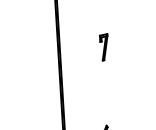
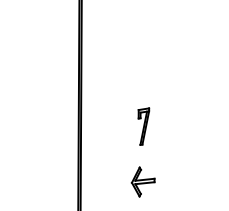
part: (104, 47) -> (143, 126), moved

